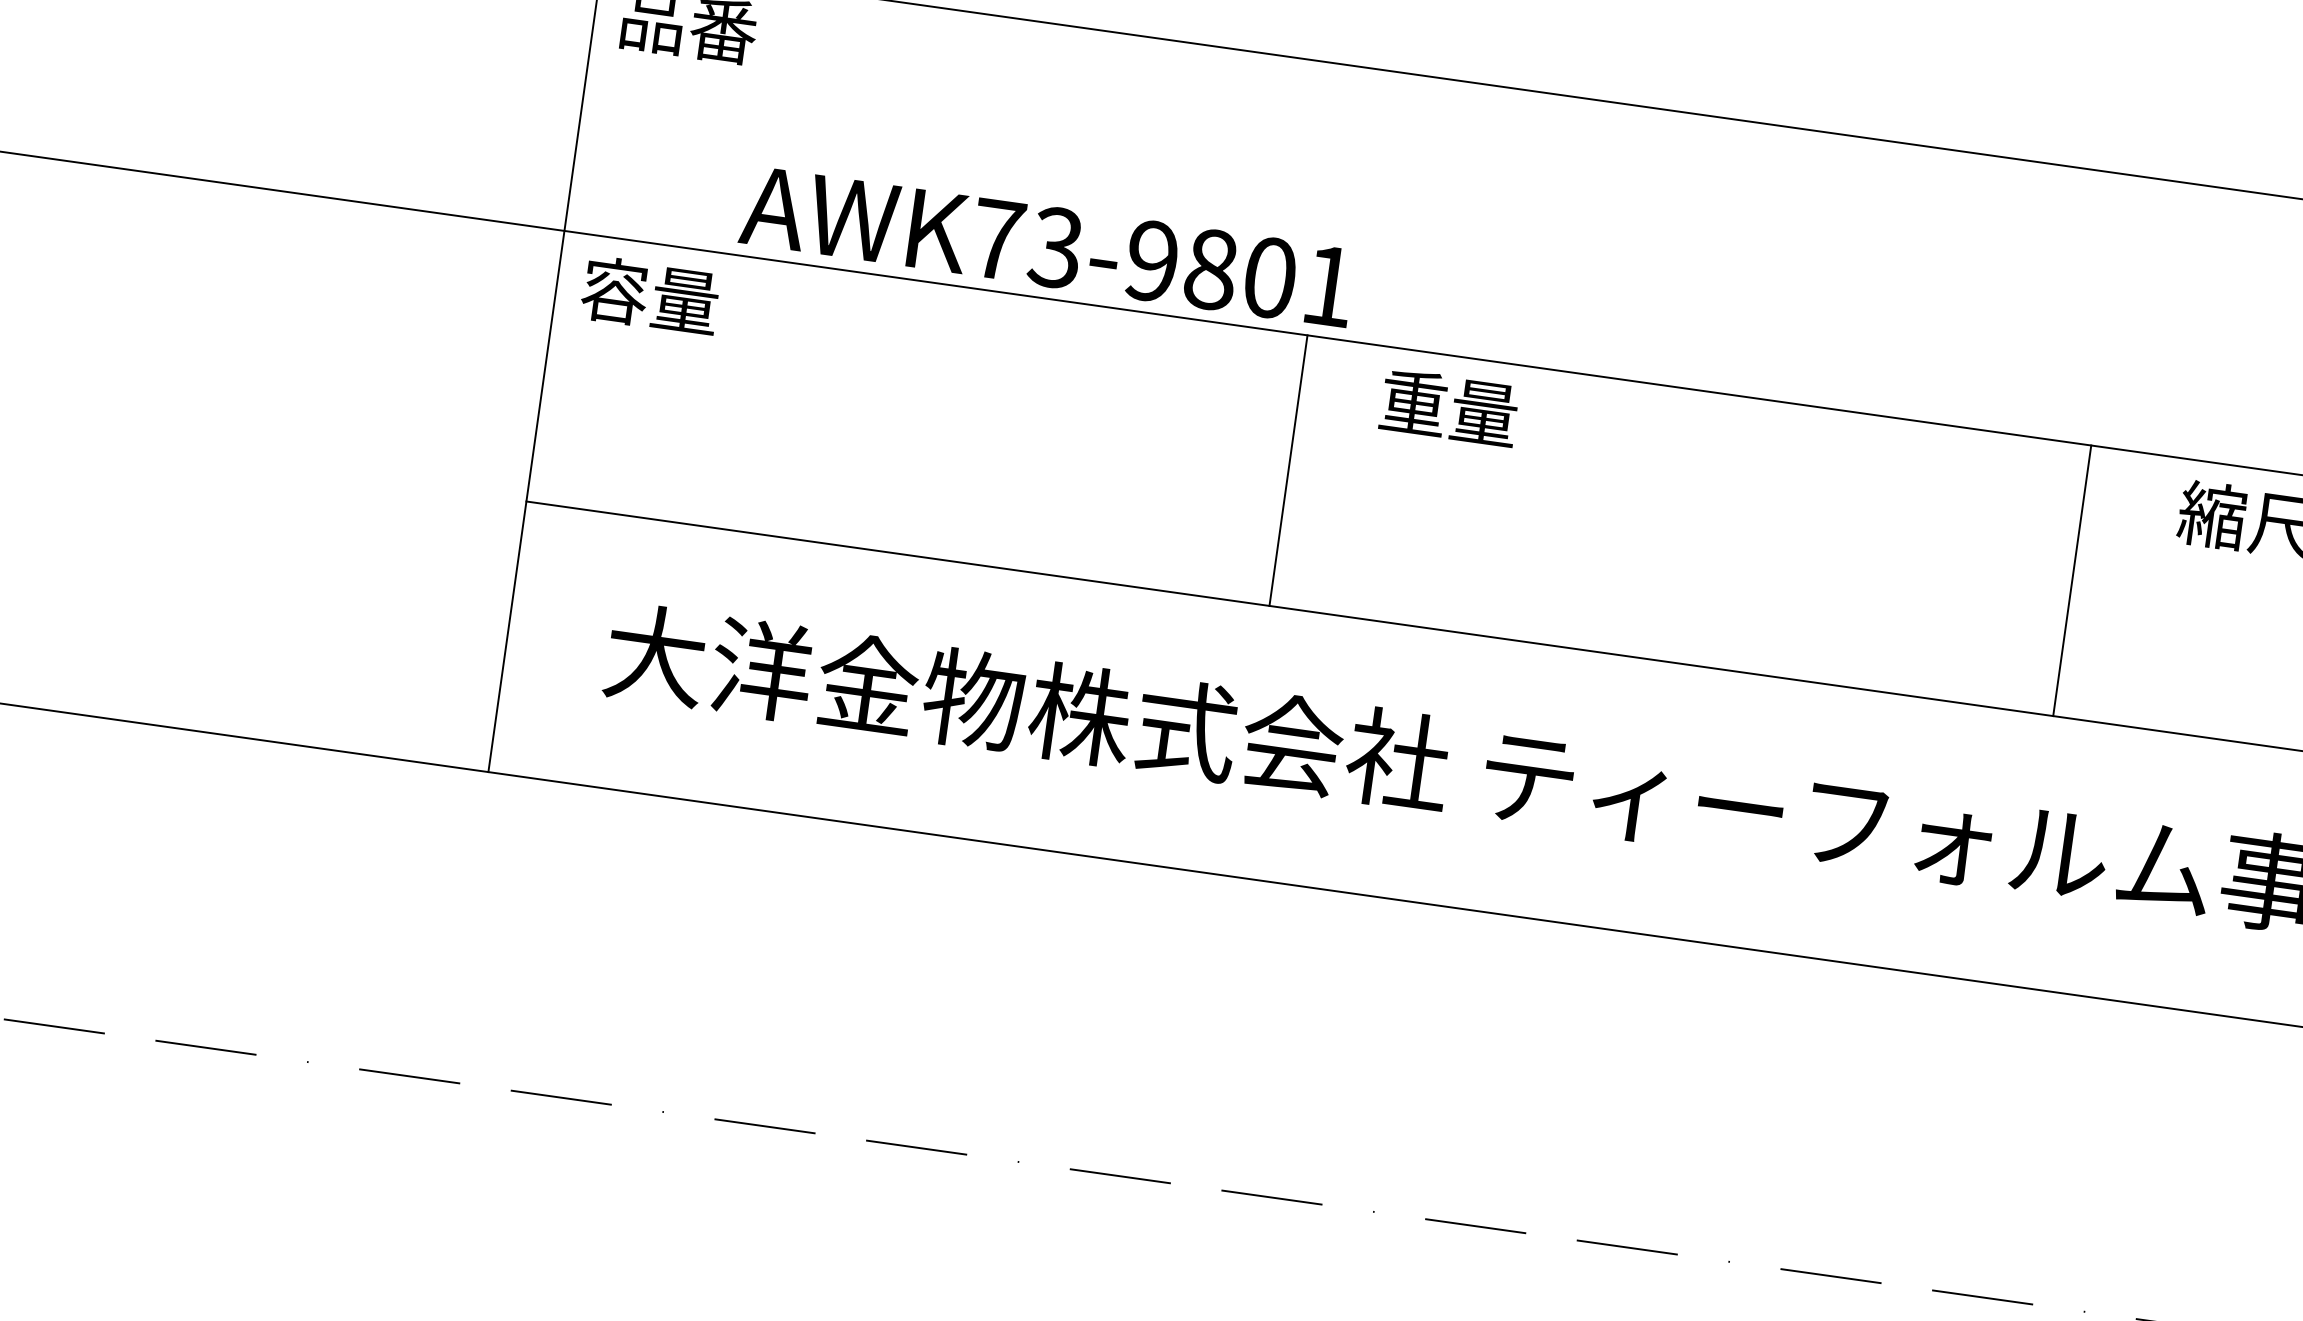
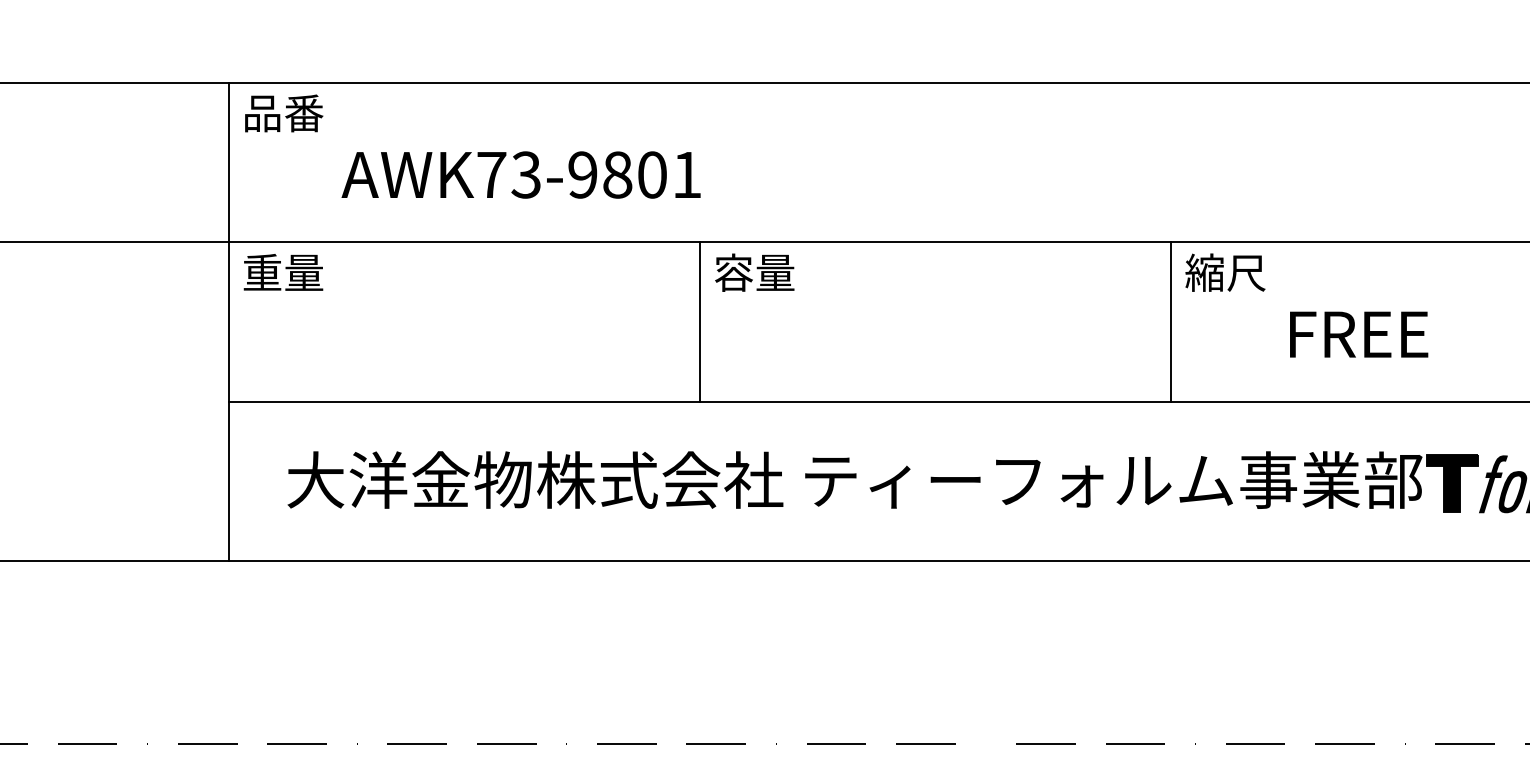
text: (1046, 245) -> (520, 174), moved
text: (614, 290) -> (262, 272), 容量 -> 重量
text: (1413, 402) -> (733, 272), 重量 -> 容量
line: (1288, 469) -> (699, 321), moved
line: (2073, 579) -> (1171, 321), moved

